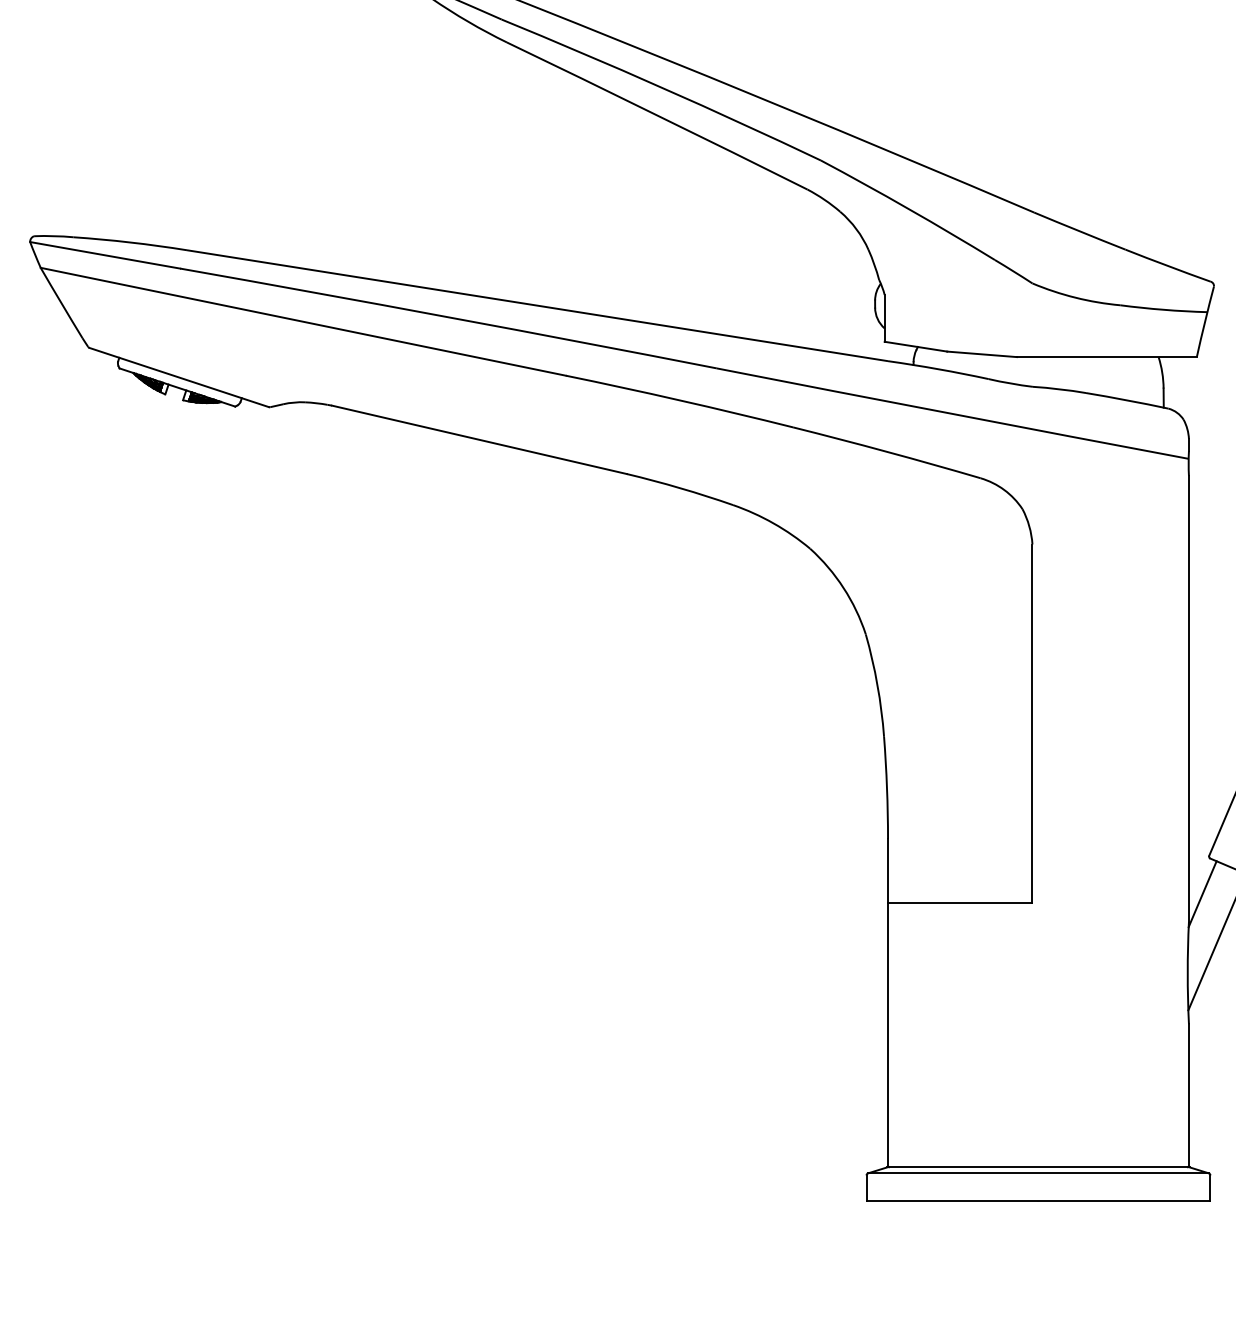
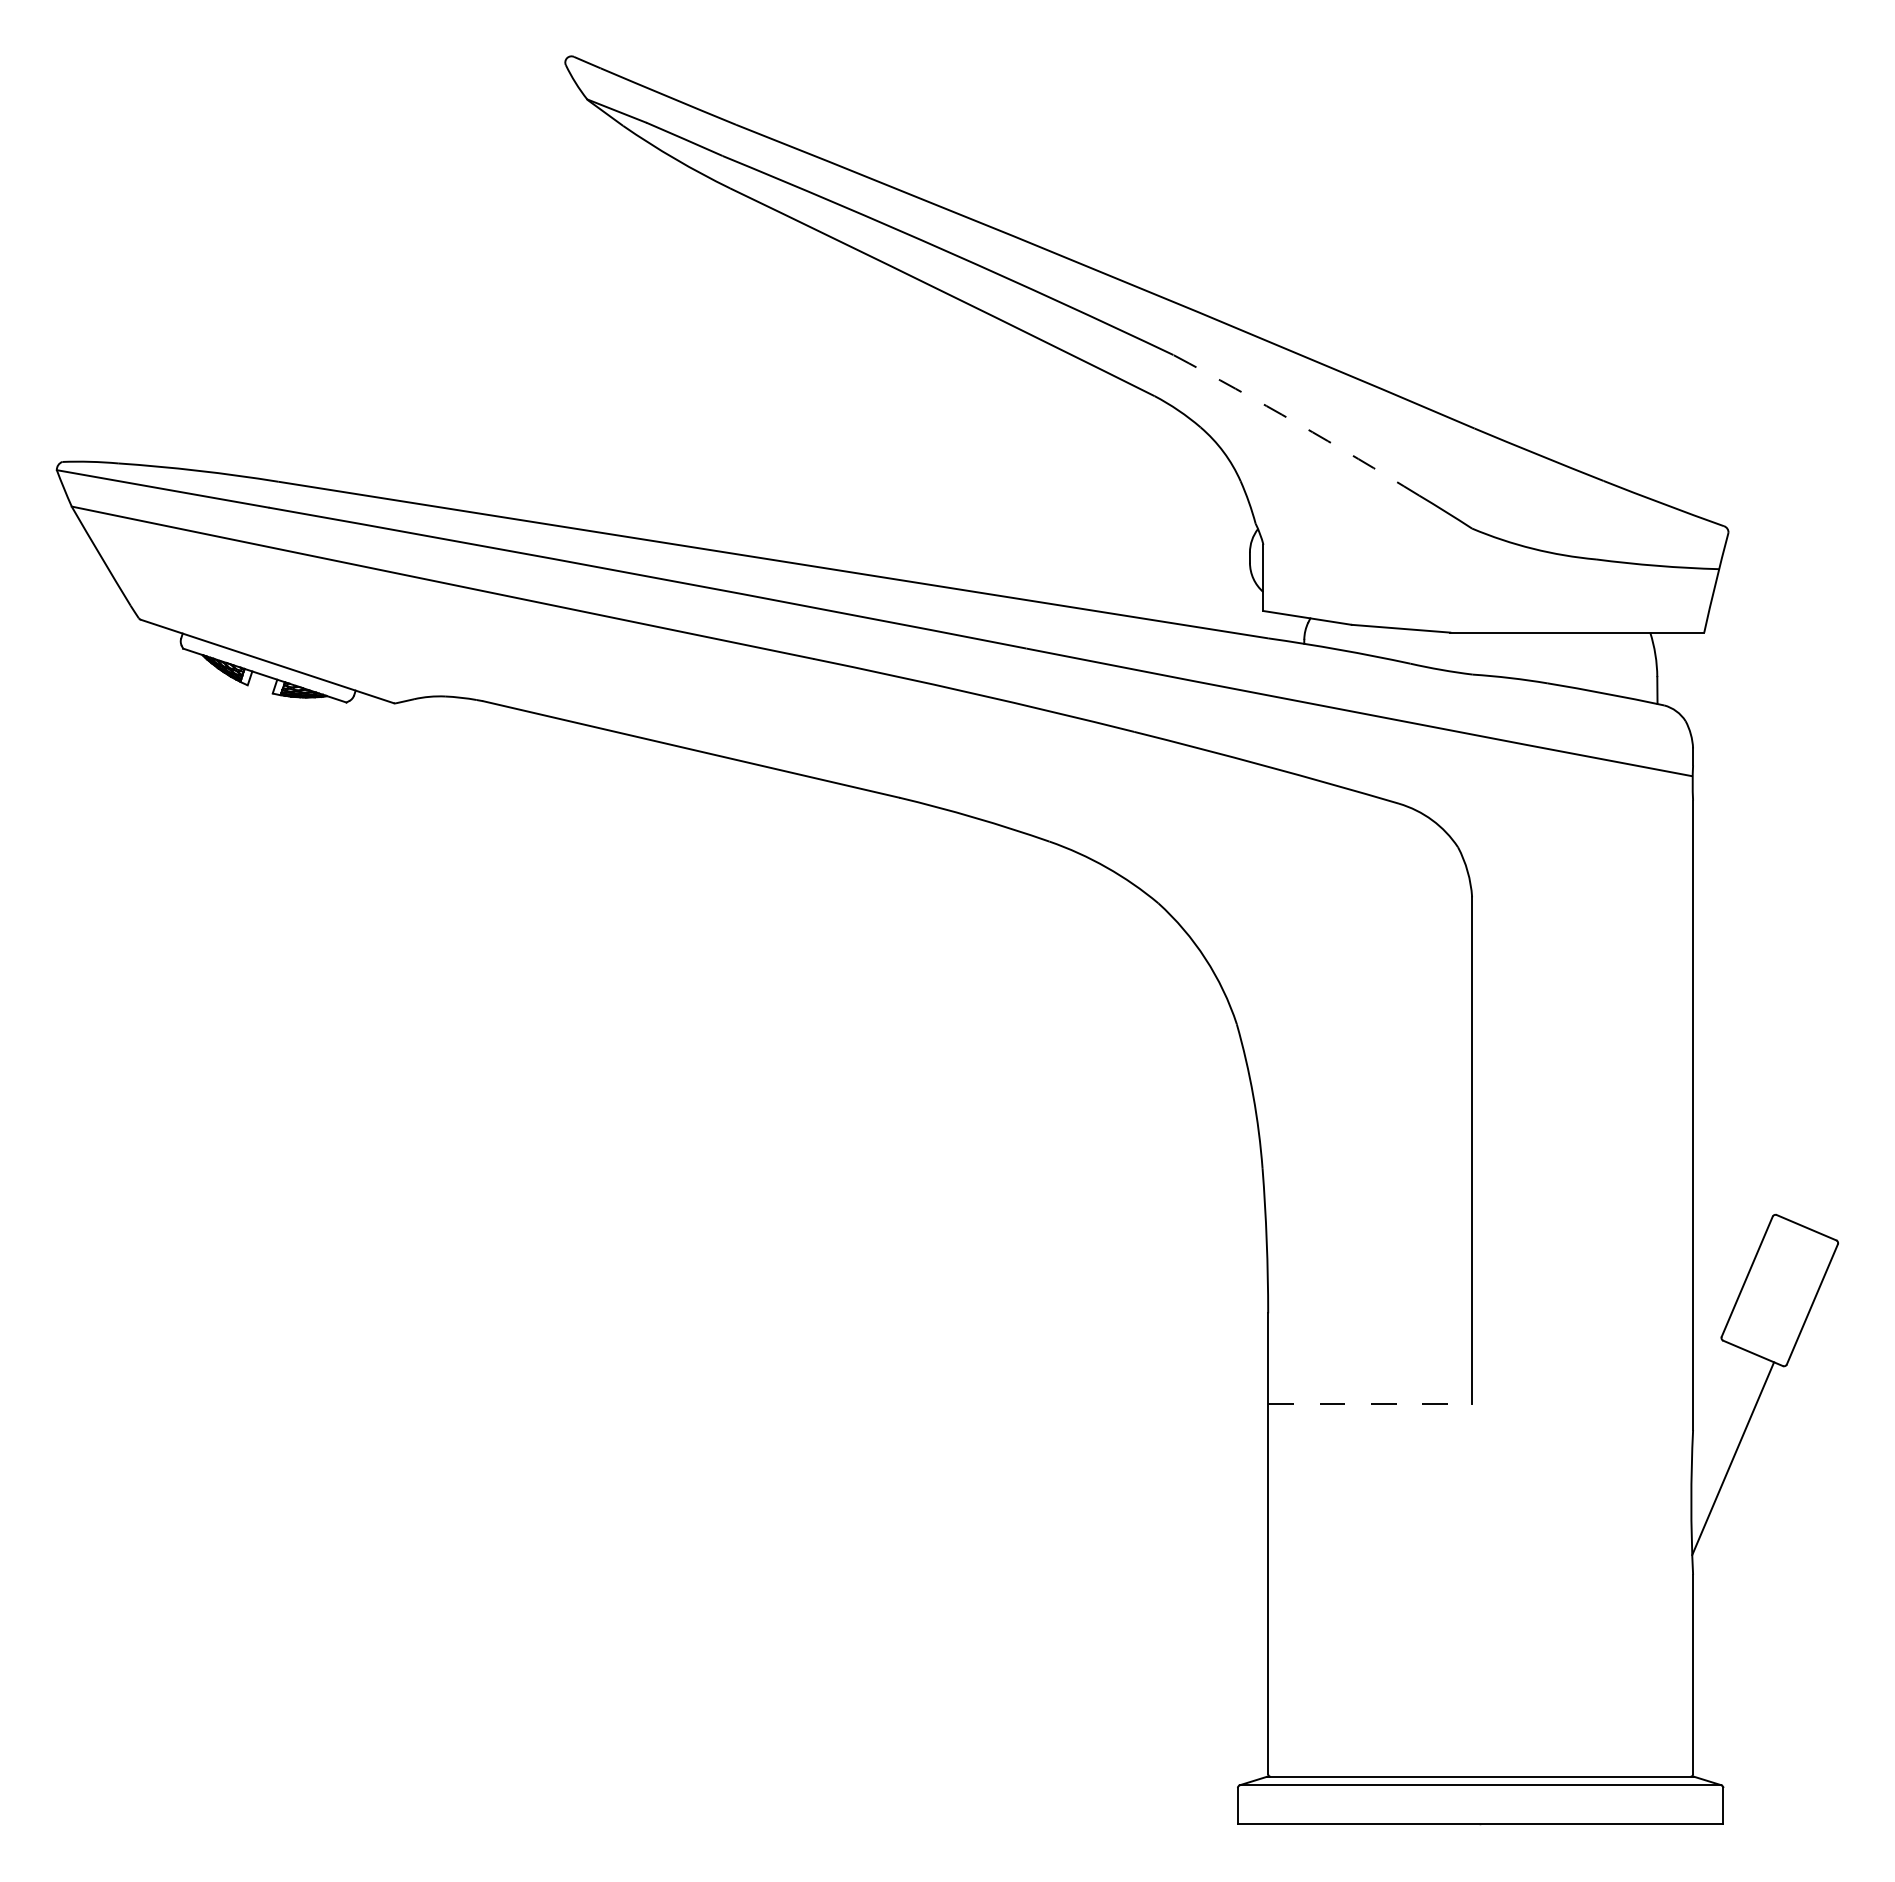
arc: (908, 209) -> (1297, 423), solid -> dashed
line: (1202, 893) -> (1712, 1390), removed
line: (960, 903) -> (1370, 1403), solid -> dashed

